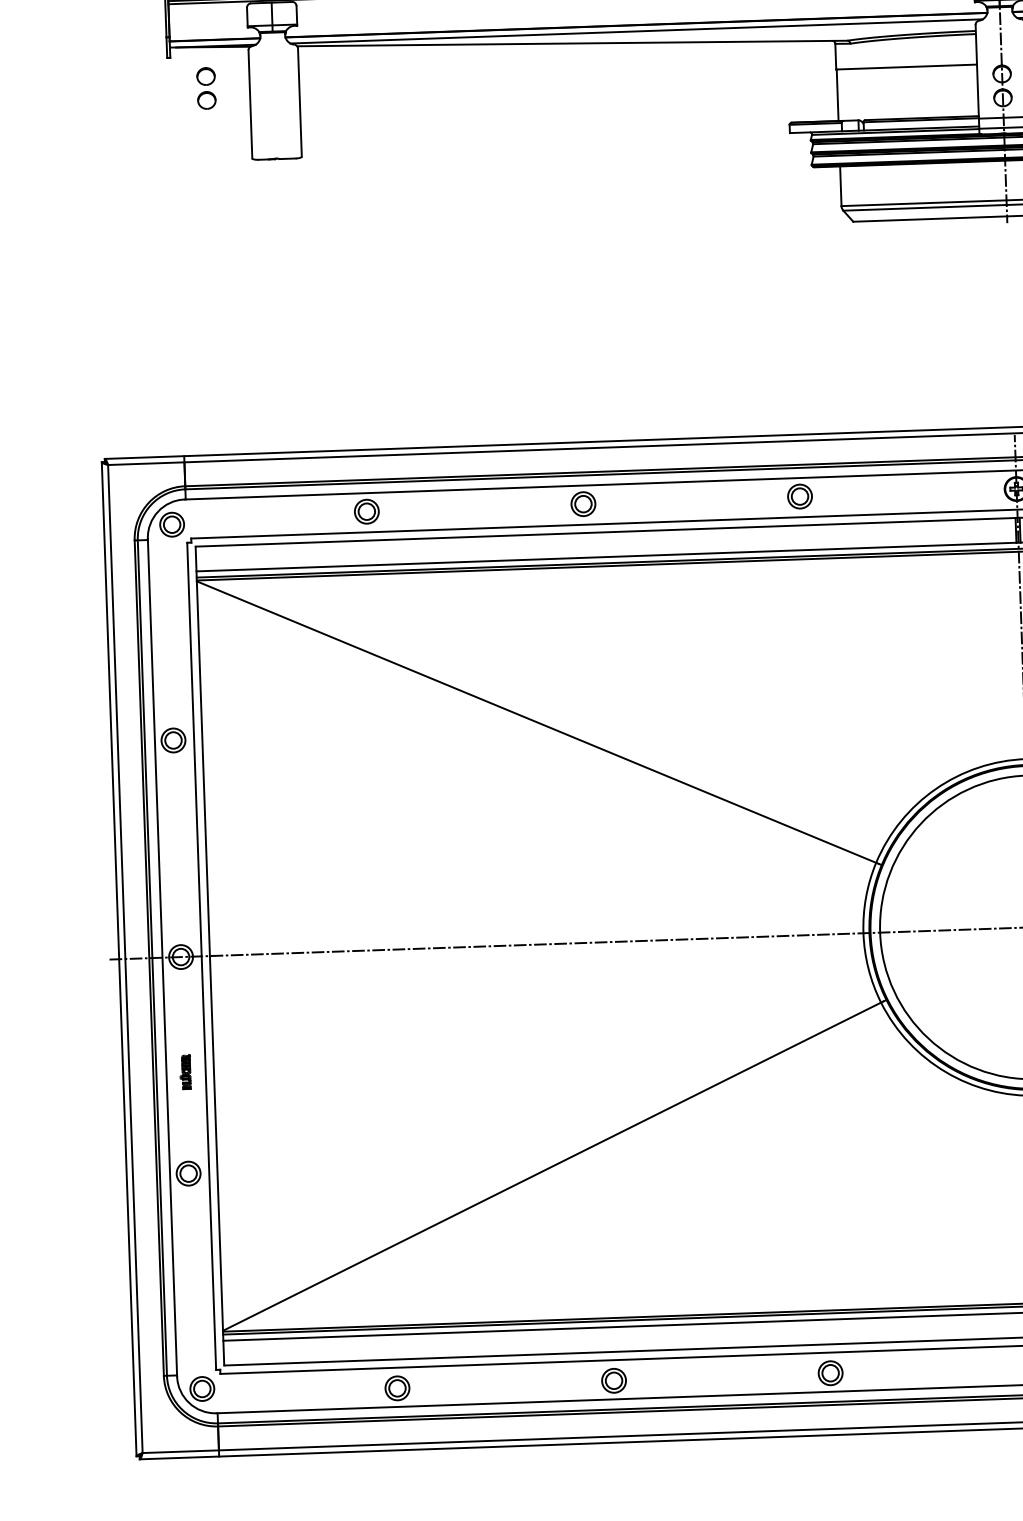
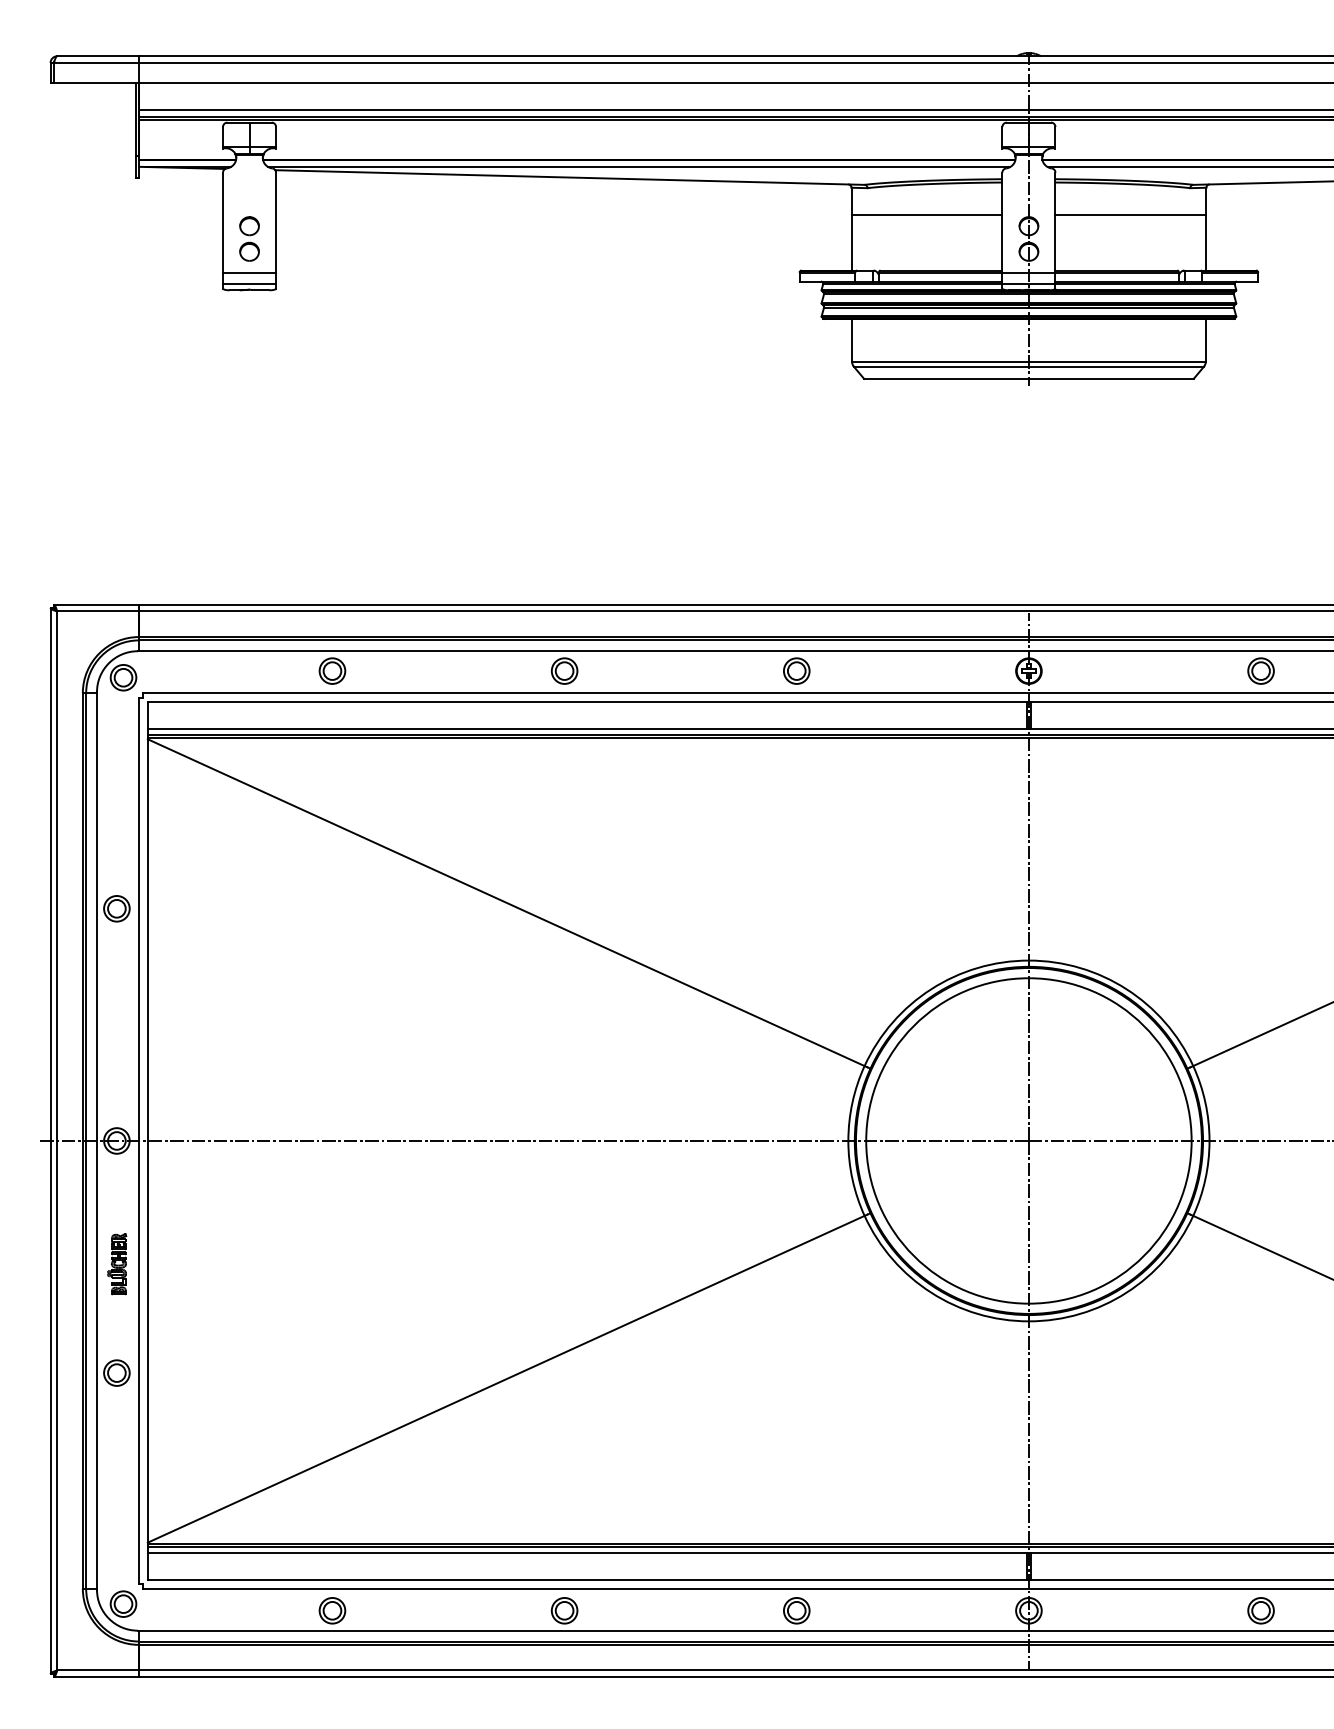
part: (206, 88) -> (249, 238), moved
line: (276, 143) -> (249, 273), added
line: (276, 153) -> (249, 284), added
part: (185, 1072) -> (117, 1264), size x1.67

